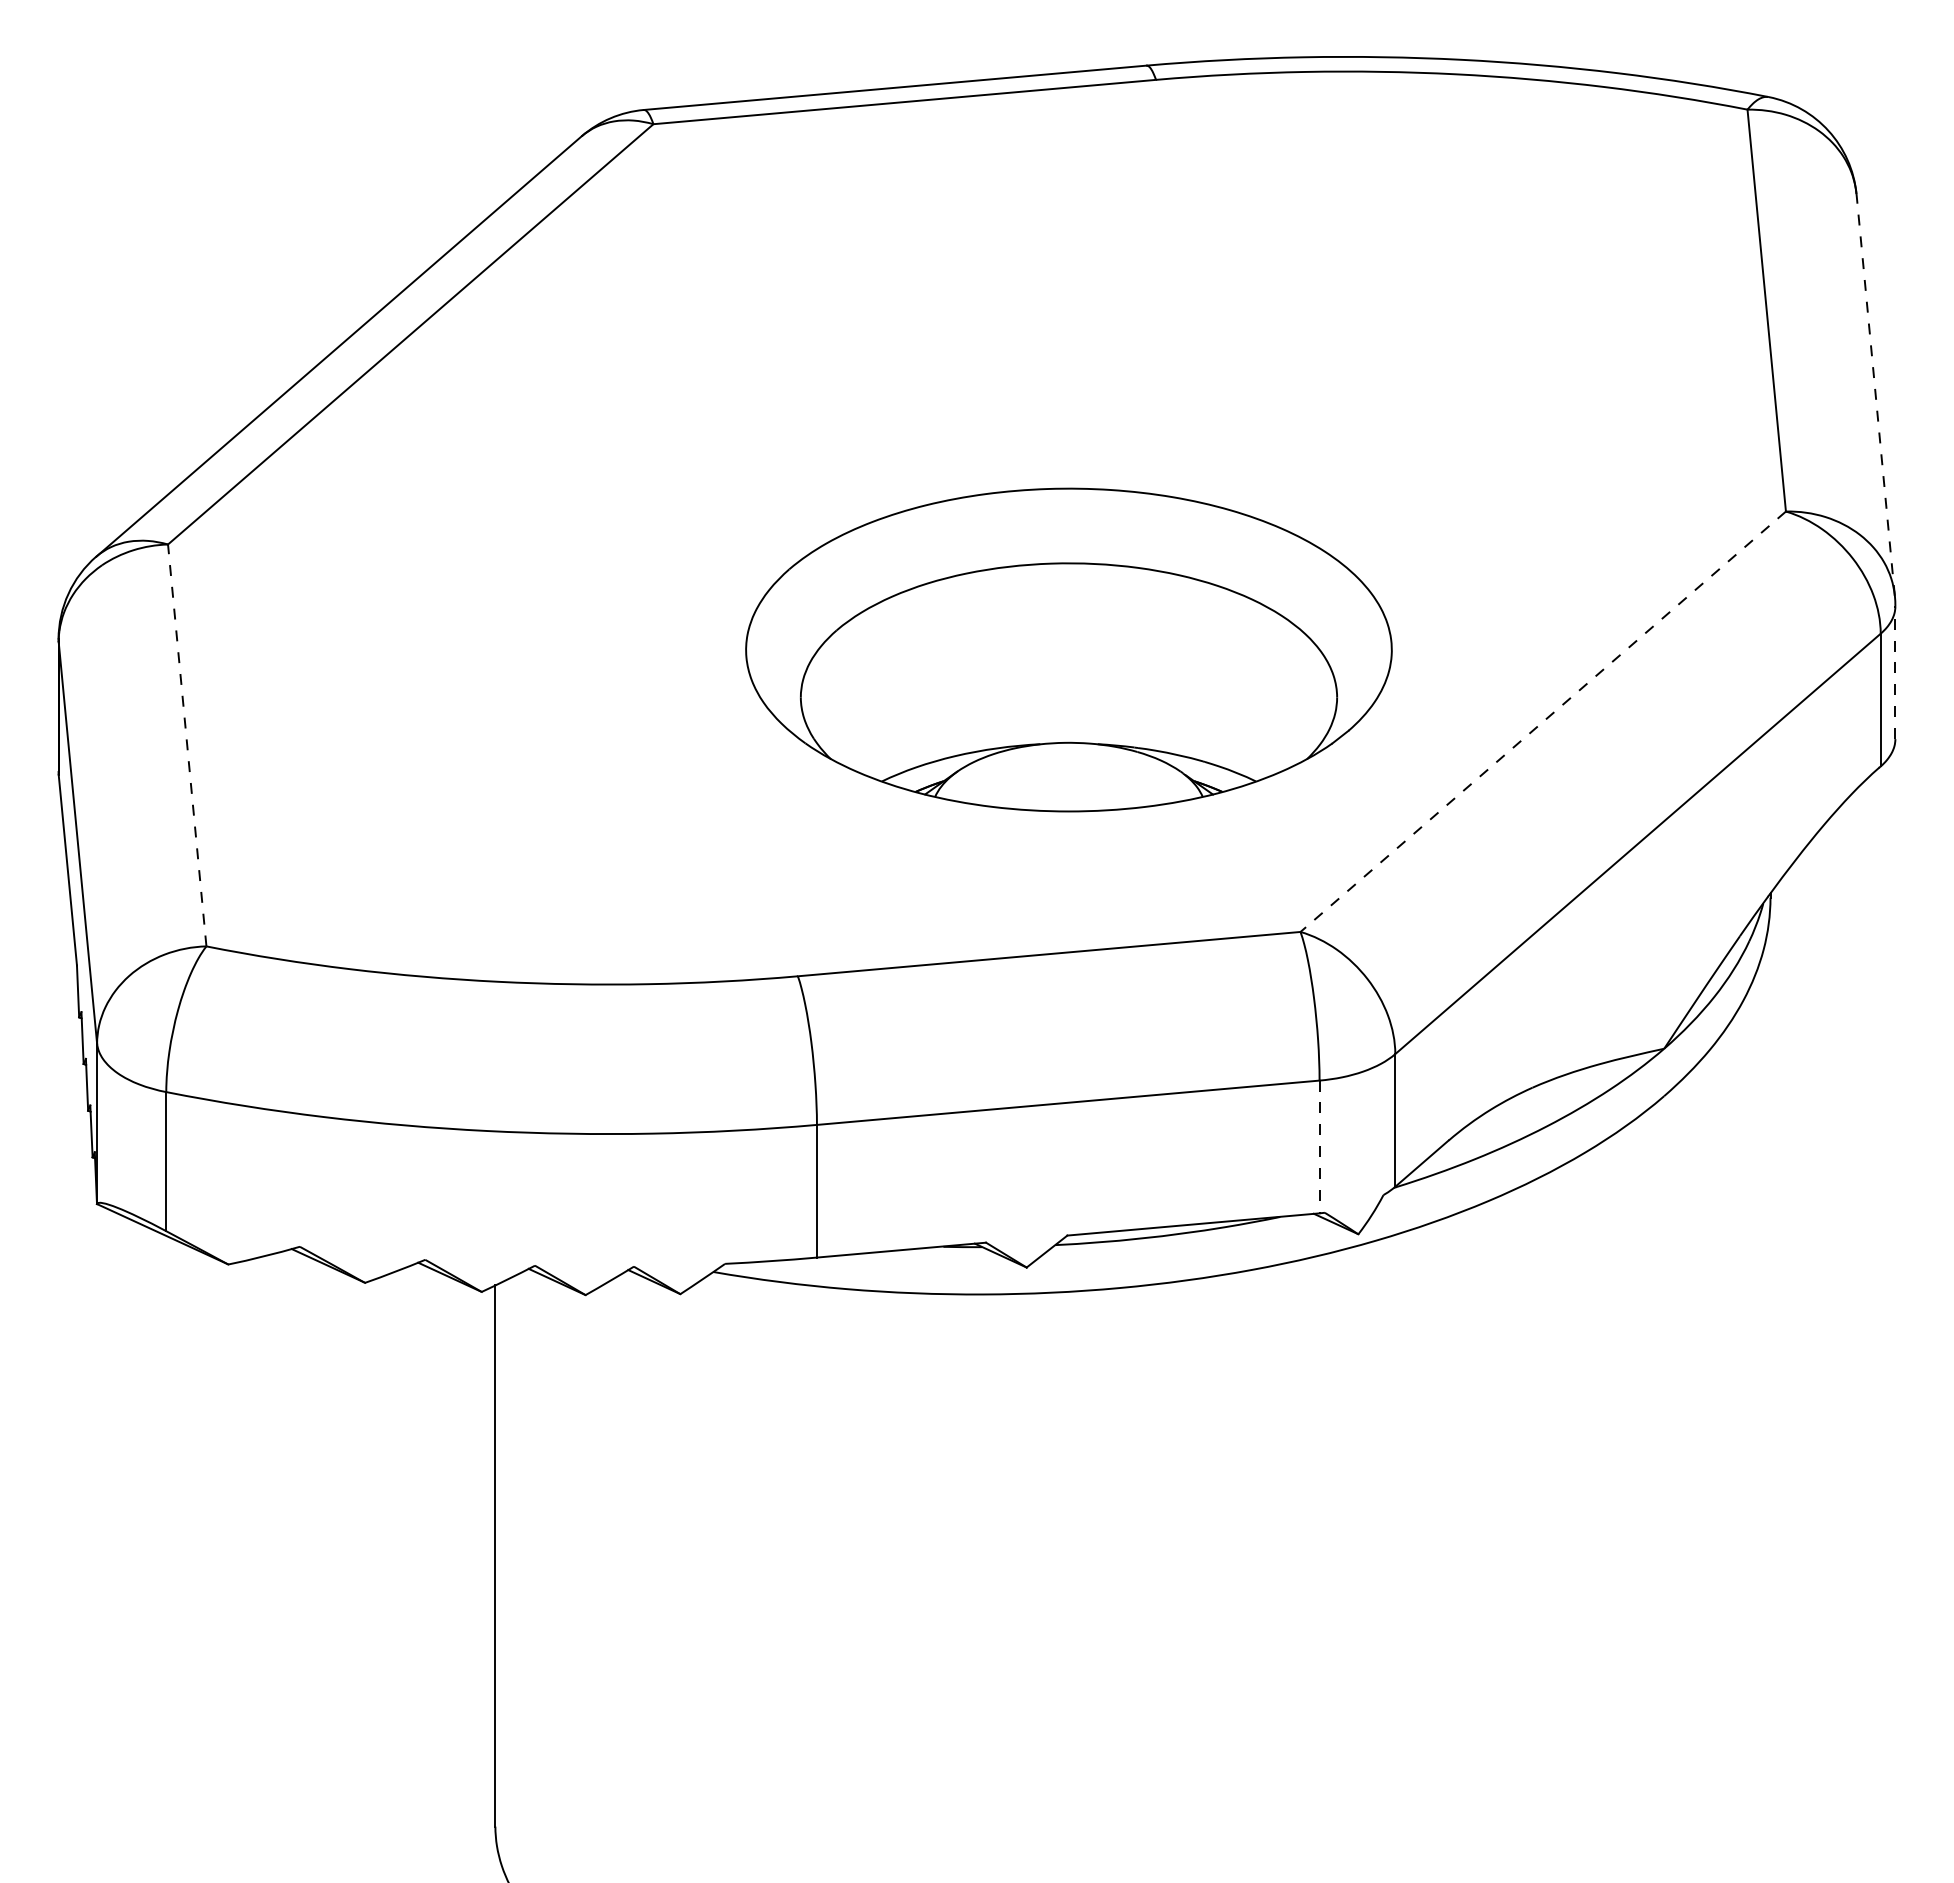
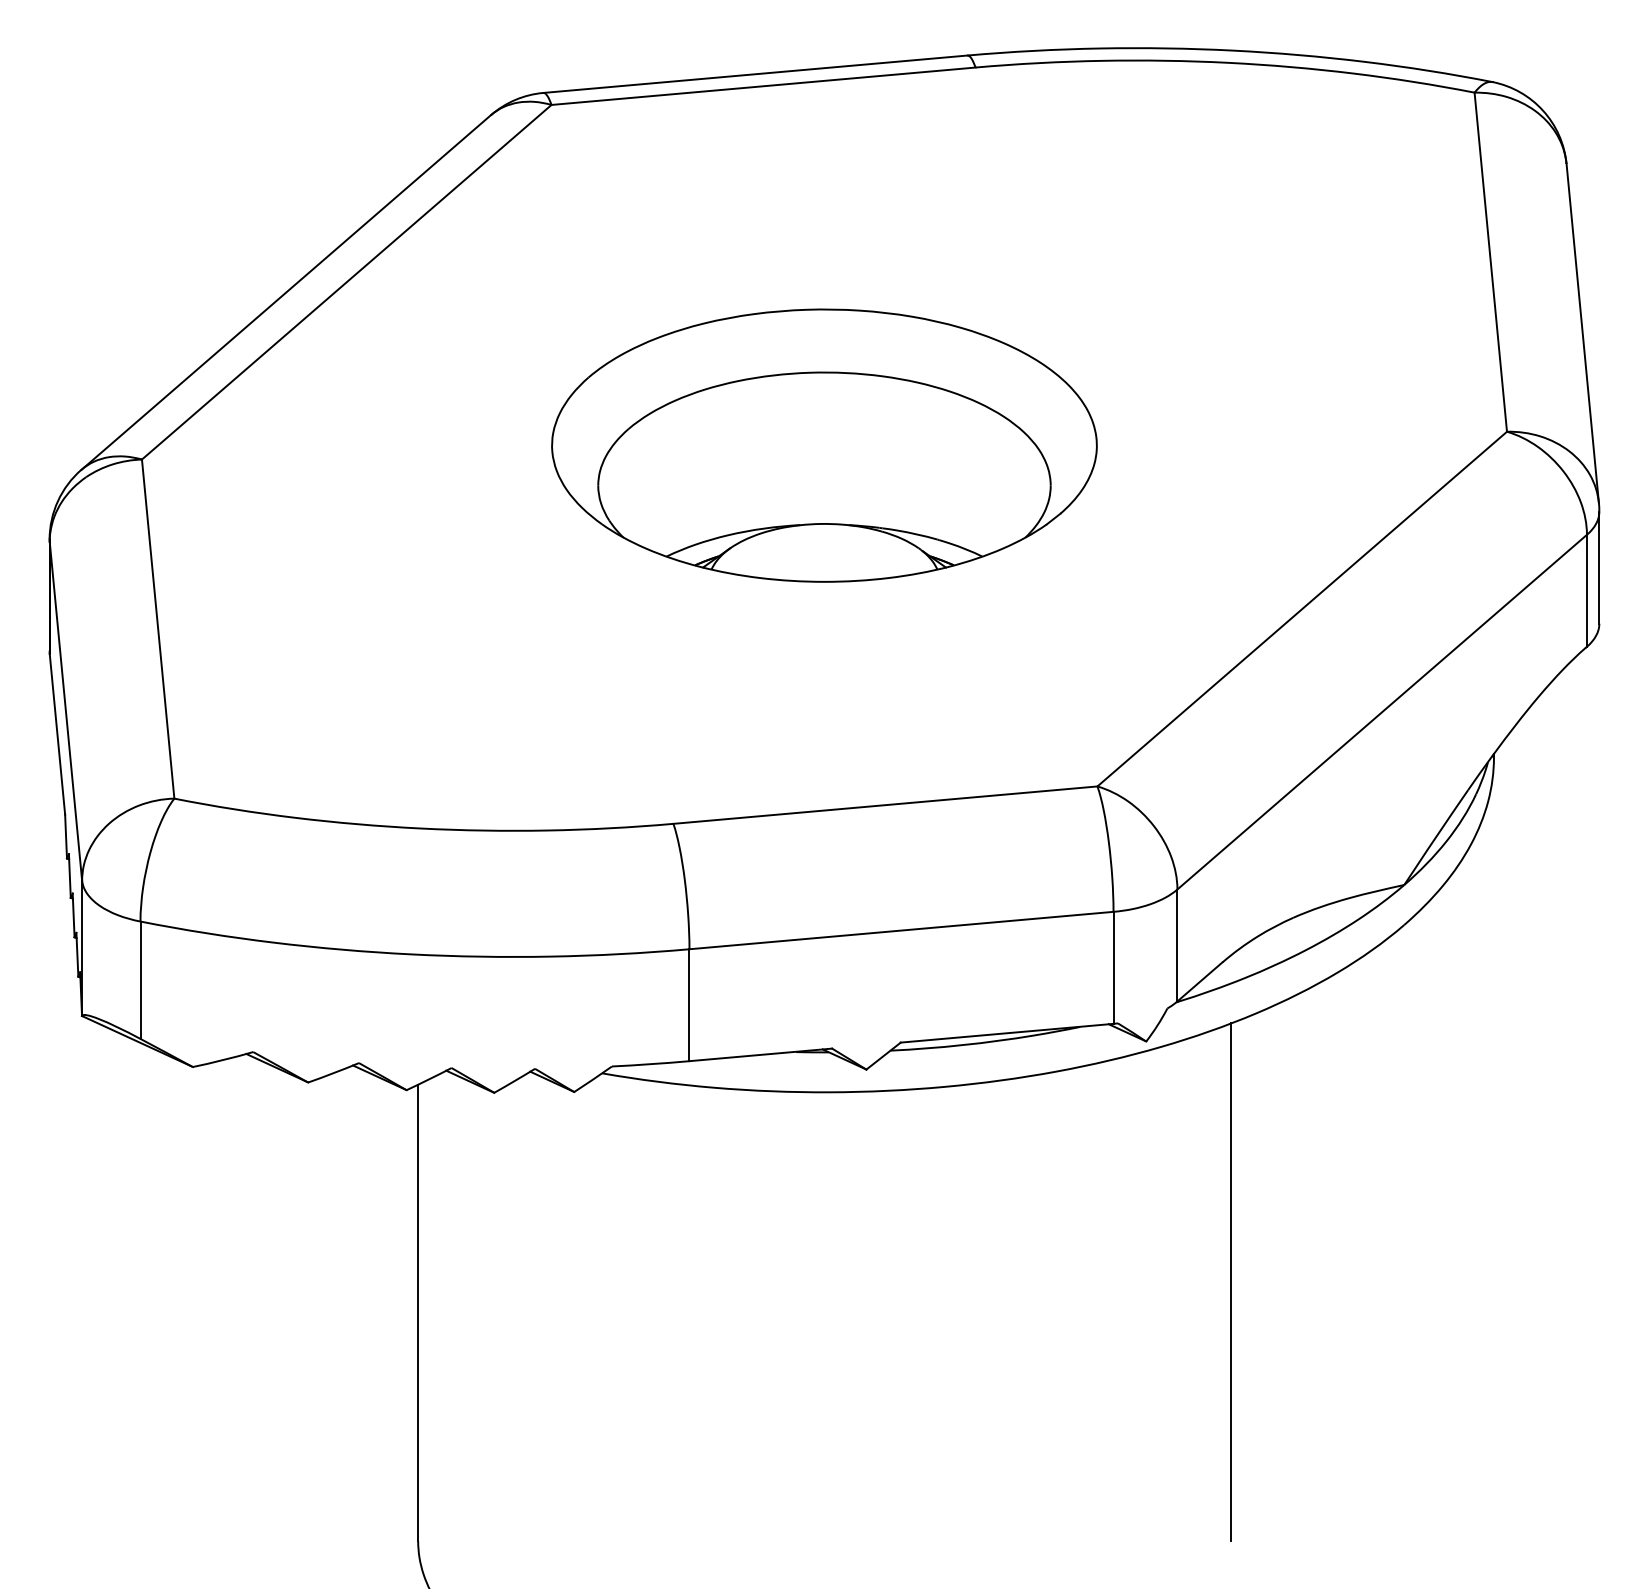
line: (1875, 395) -> (1582, 333), dashed -> solid
part: (1068, 649) -> (824, 445), moved
line: (1895, 672) -> (1599, 567), dashed -> solid
line: (1542, 722) -> (1301, 609), dashed -> solid
line: (187, 745) -> (158, 629), dashed -> solid
line: (1319, 1147) -> (1113, 968), dashed -> solid
line: (1458, 1519) -> (1230, 1282), added

